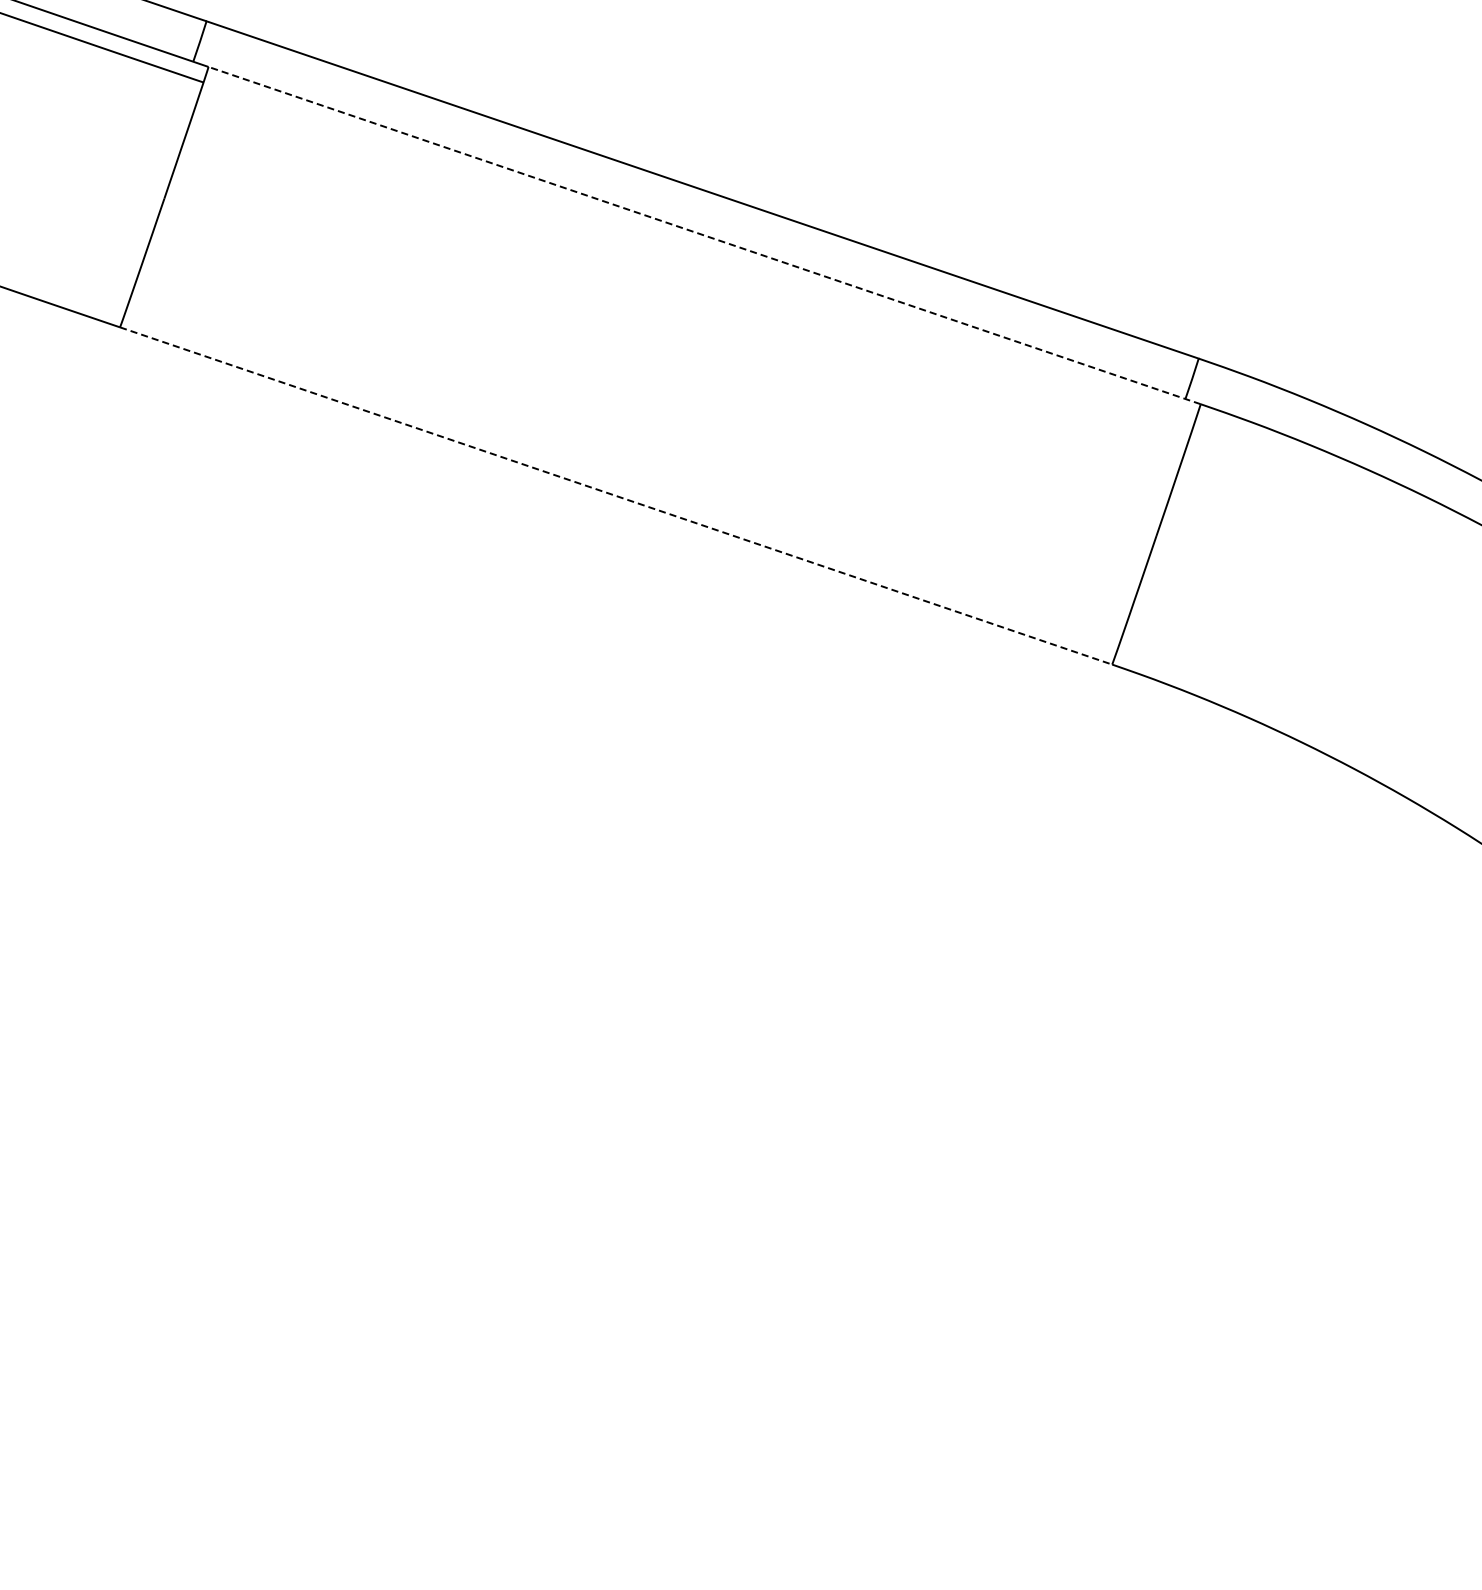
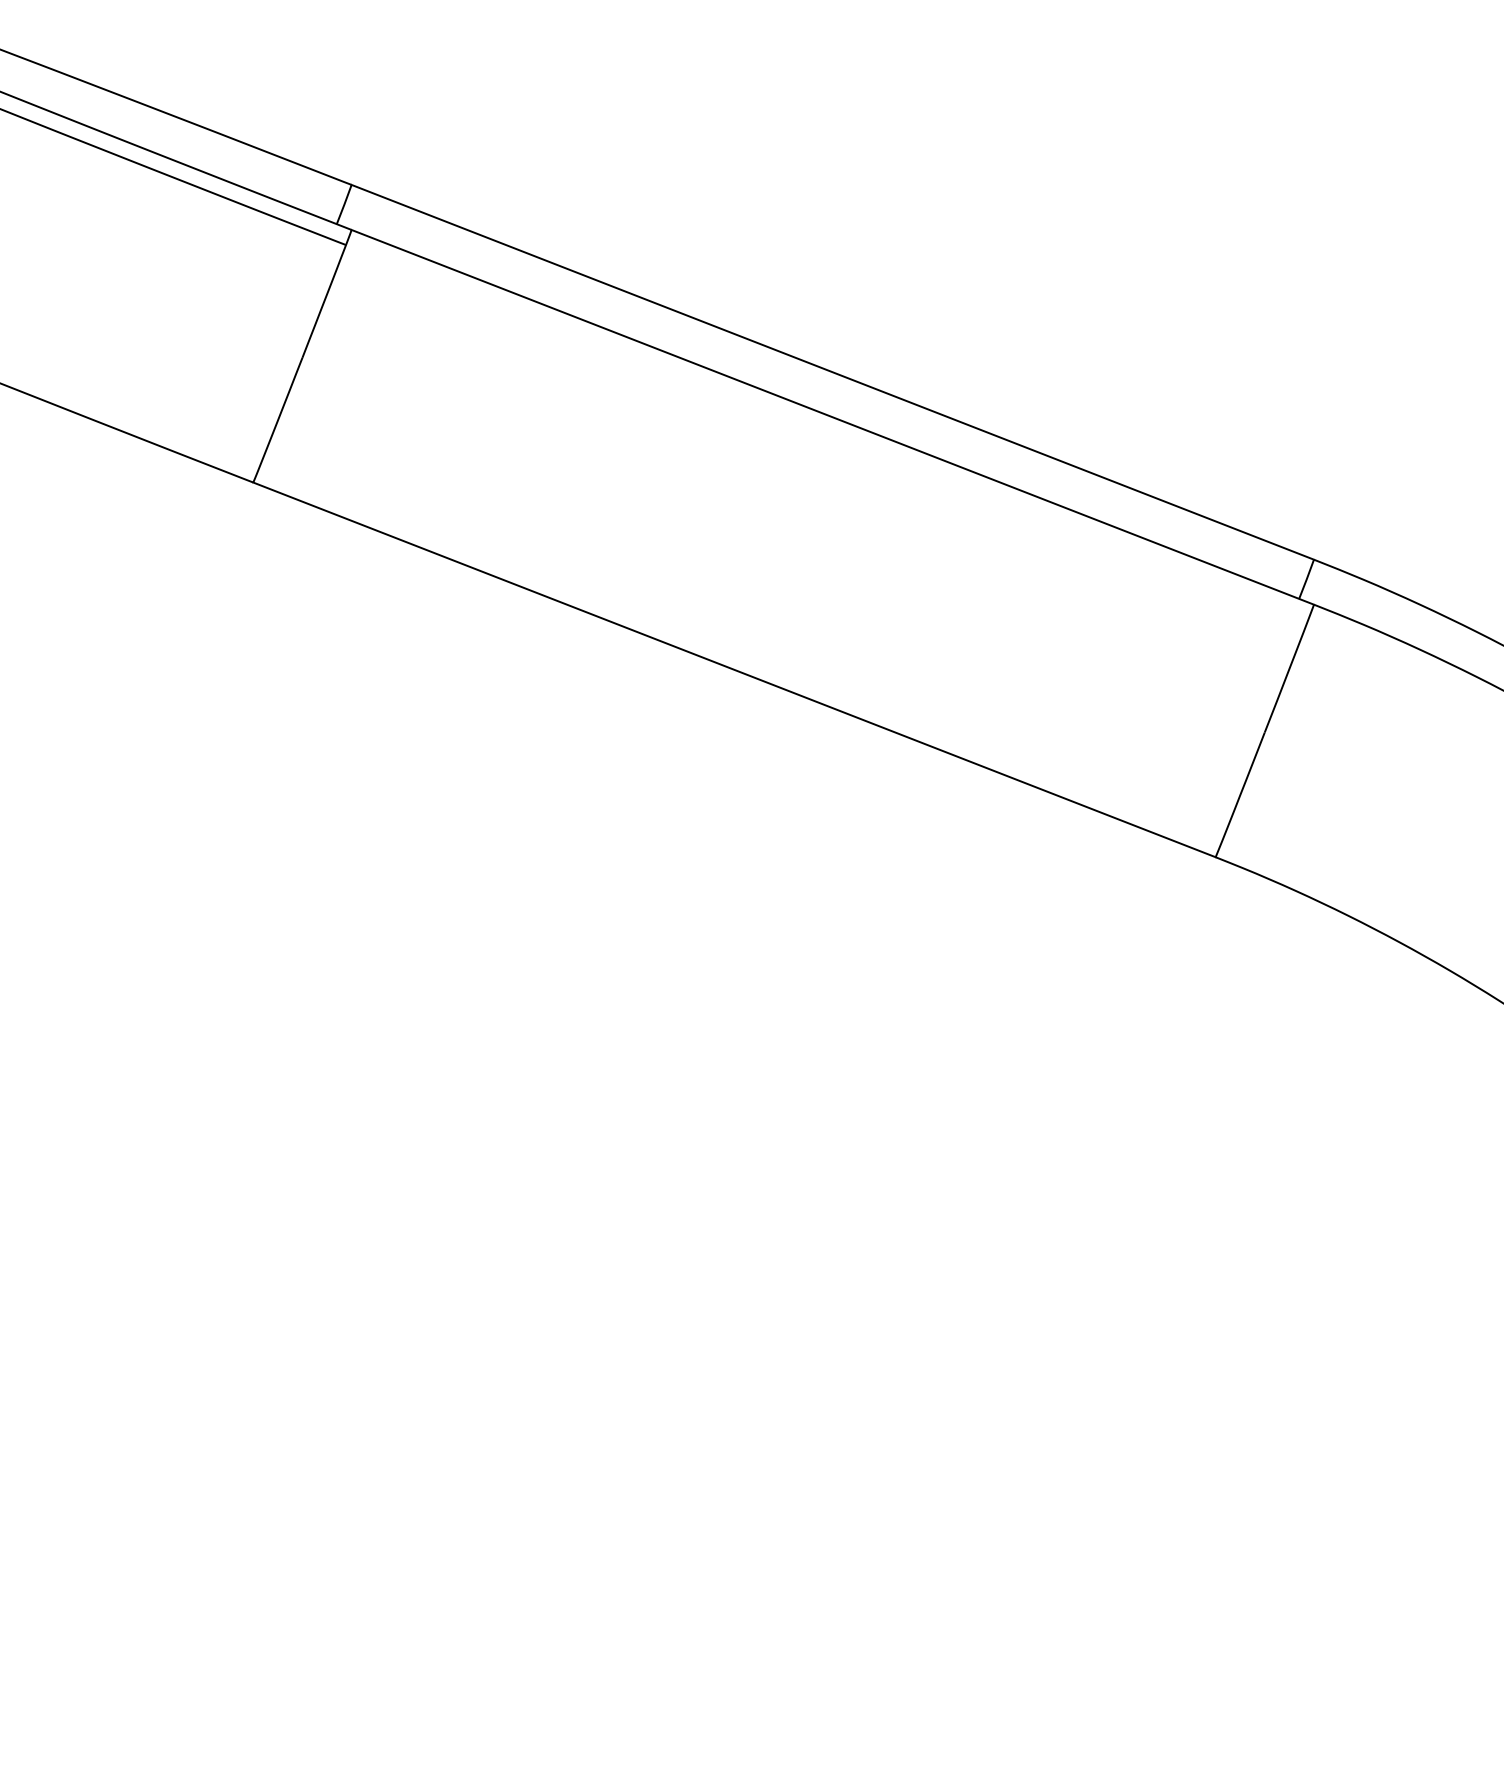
line: (704, 235) -> (832, 417), dashed -> solid
line: (616, 496) -> (734, 670), dashed -> solid

